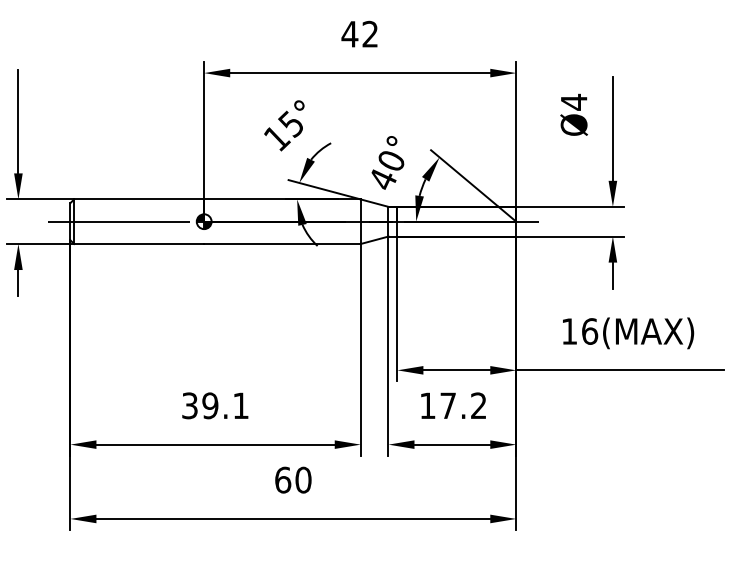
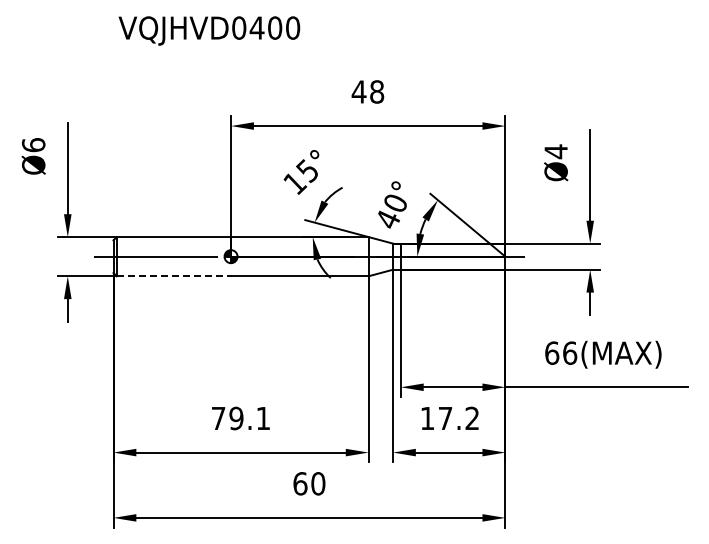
text: (370, 33) -> (377, 91), 42 -> 48
line: (139, 244) -> (174, 276), solid -> dashed
text: (569, 330) -> (552, 352), 16(MAX) -> 66(MAX)
text: (189, 405) -> (218, 418), 39.1 -> 79.1

